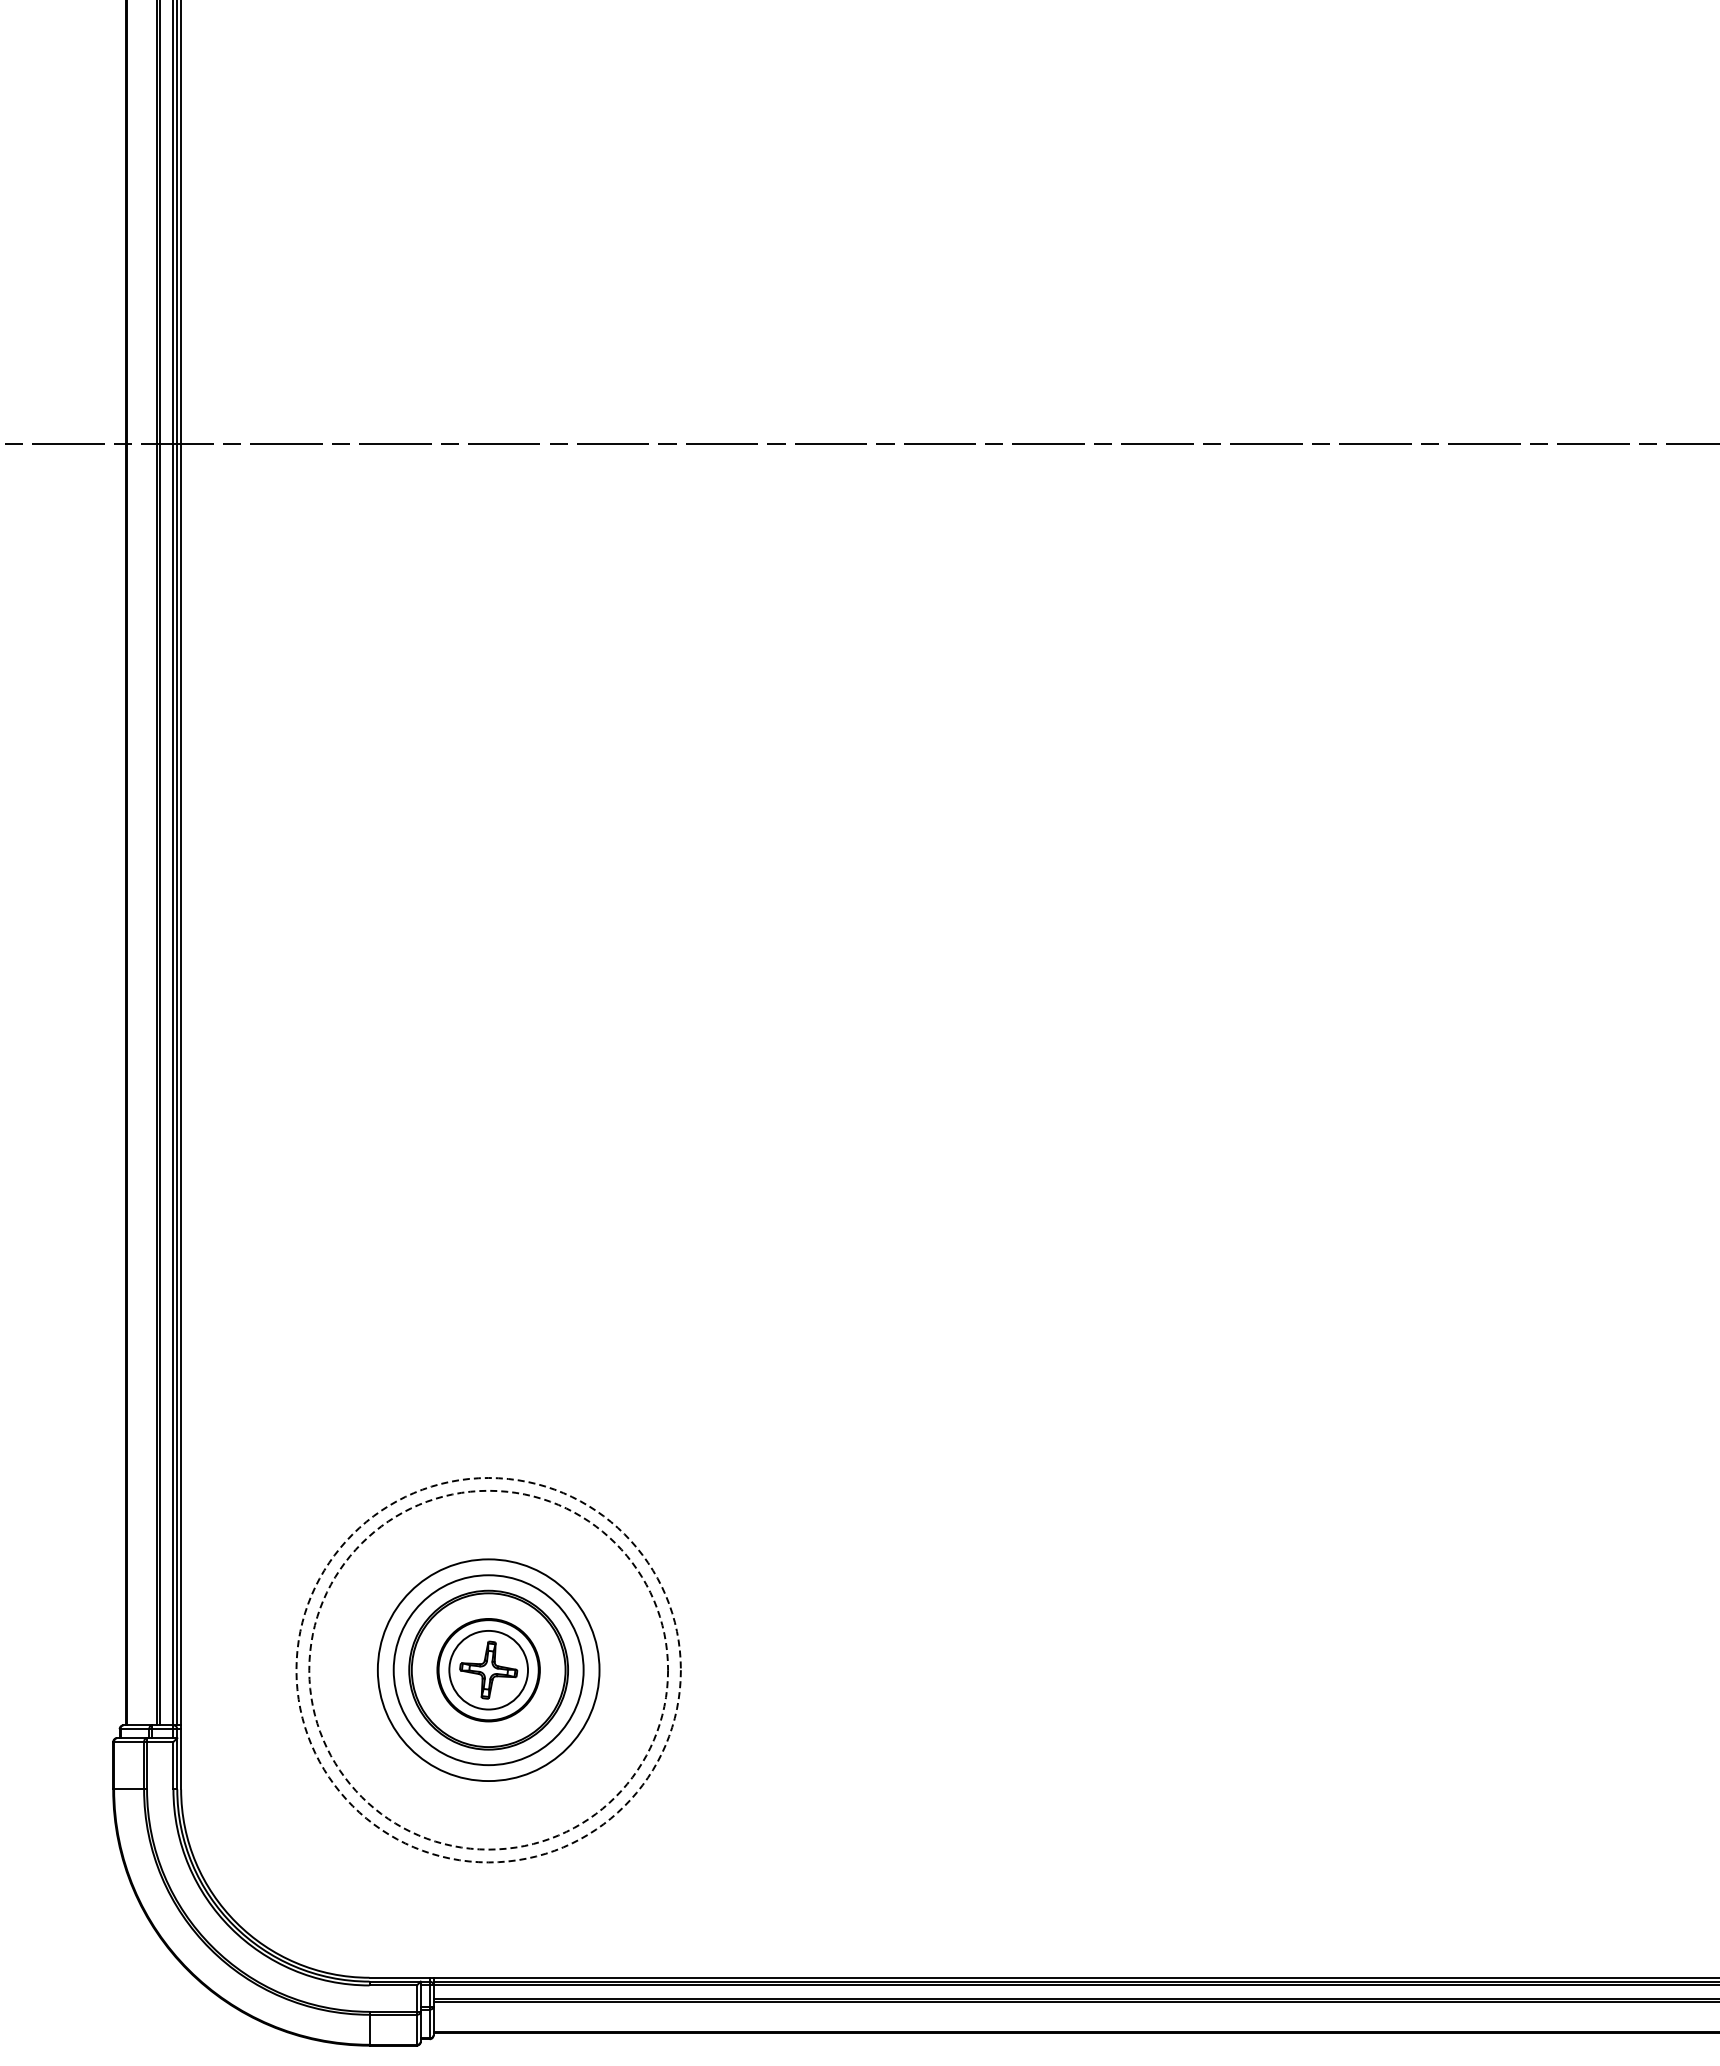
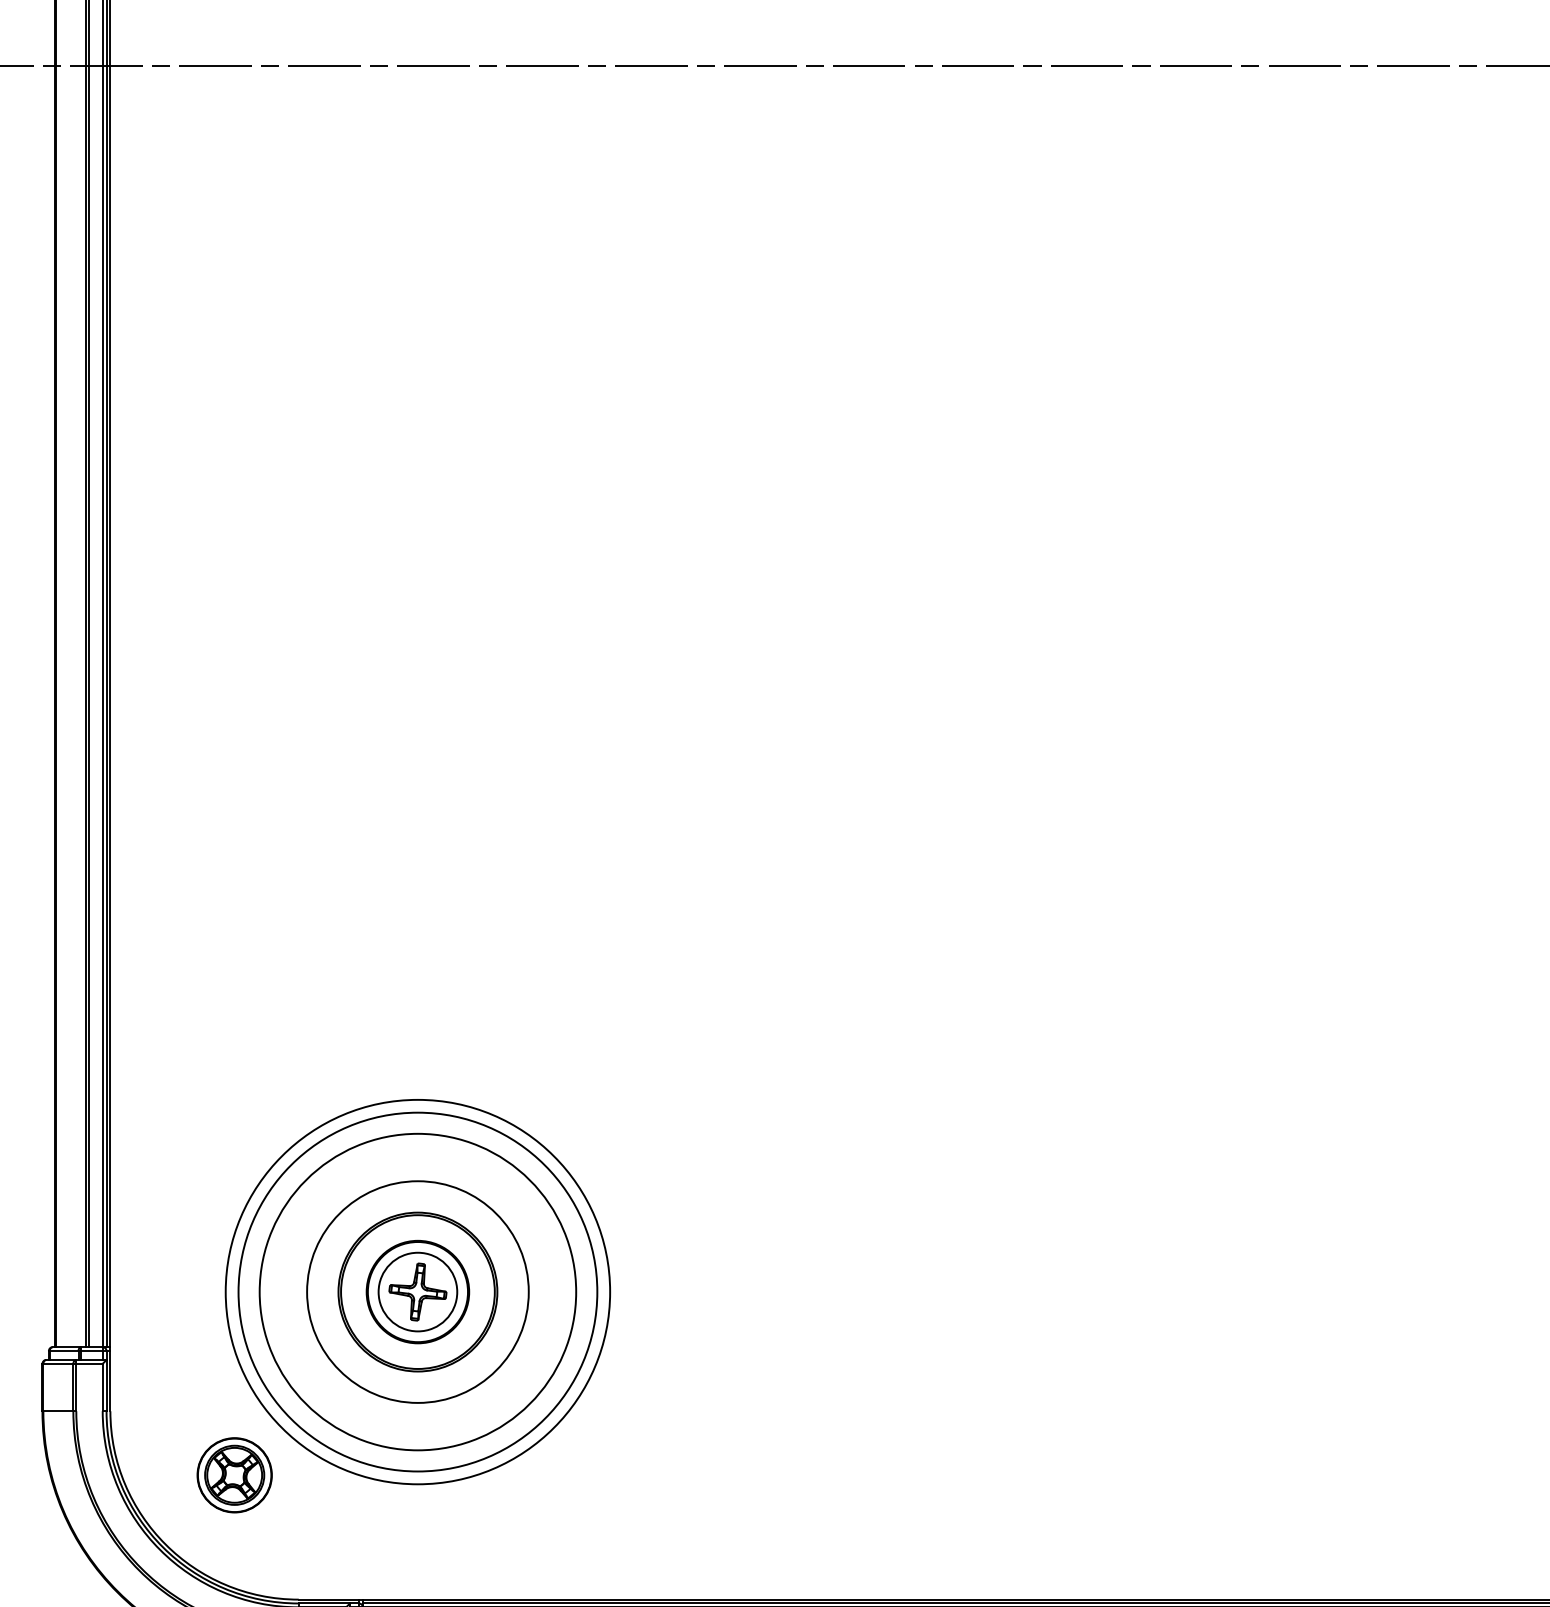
circle: (488, 1669) -> (417, 1291), dashed -> solid
circle: (488, 1669) -> (417, 1291), size x1.67
circle: (488, 1670) -> (417, 1292), dashed -> solid
part: (305, 1853) -> (234, 1475), added

